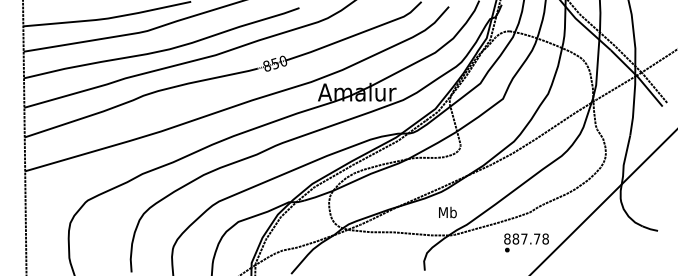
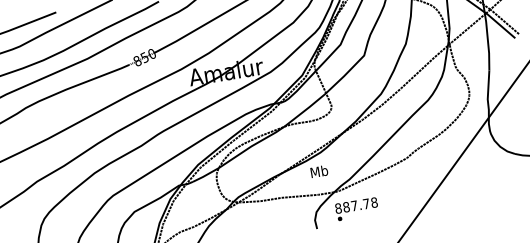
text: (447, 212) -> (319, 171), moved
text: (526, 242) -> (356, 208), moved

